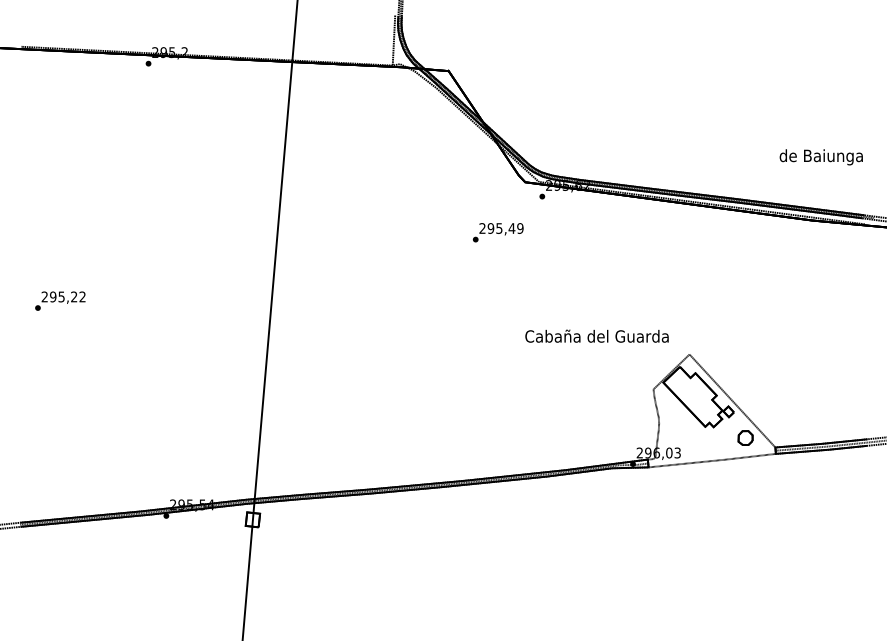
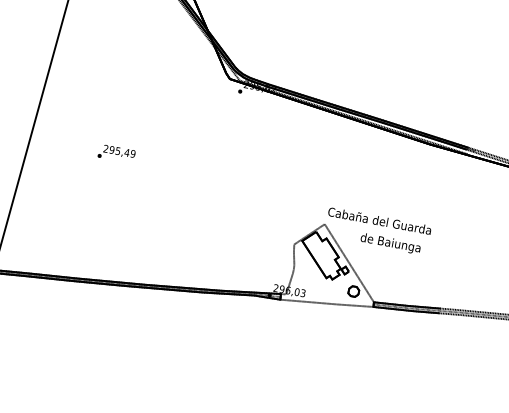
text: (820, 157) -> (390, 243), moved
text: (497, 232) -> (116, 153), moved
text: (596, 335) -> (379, 220), moved

